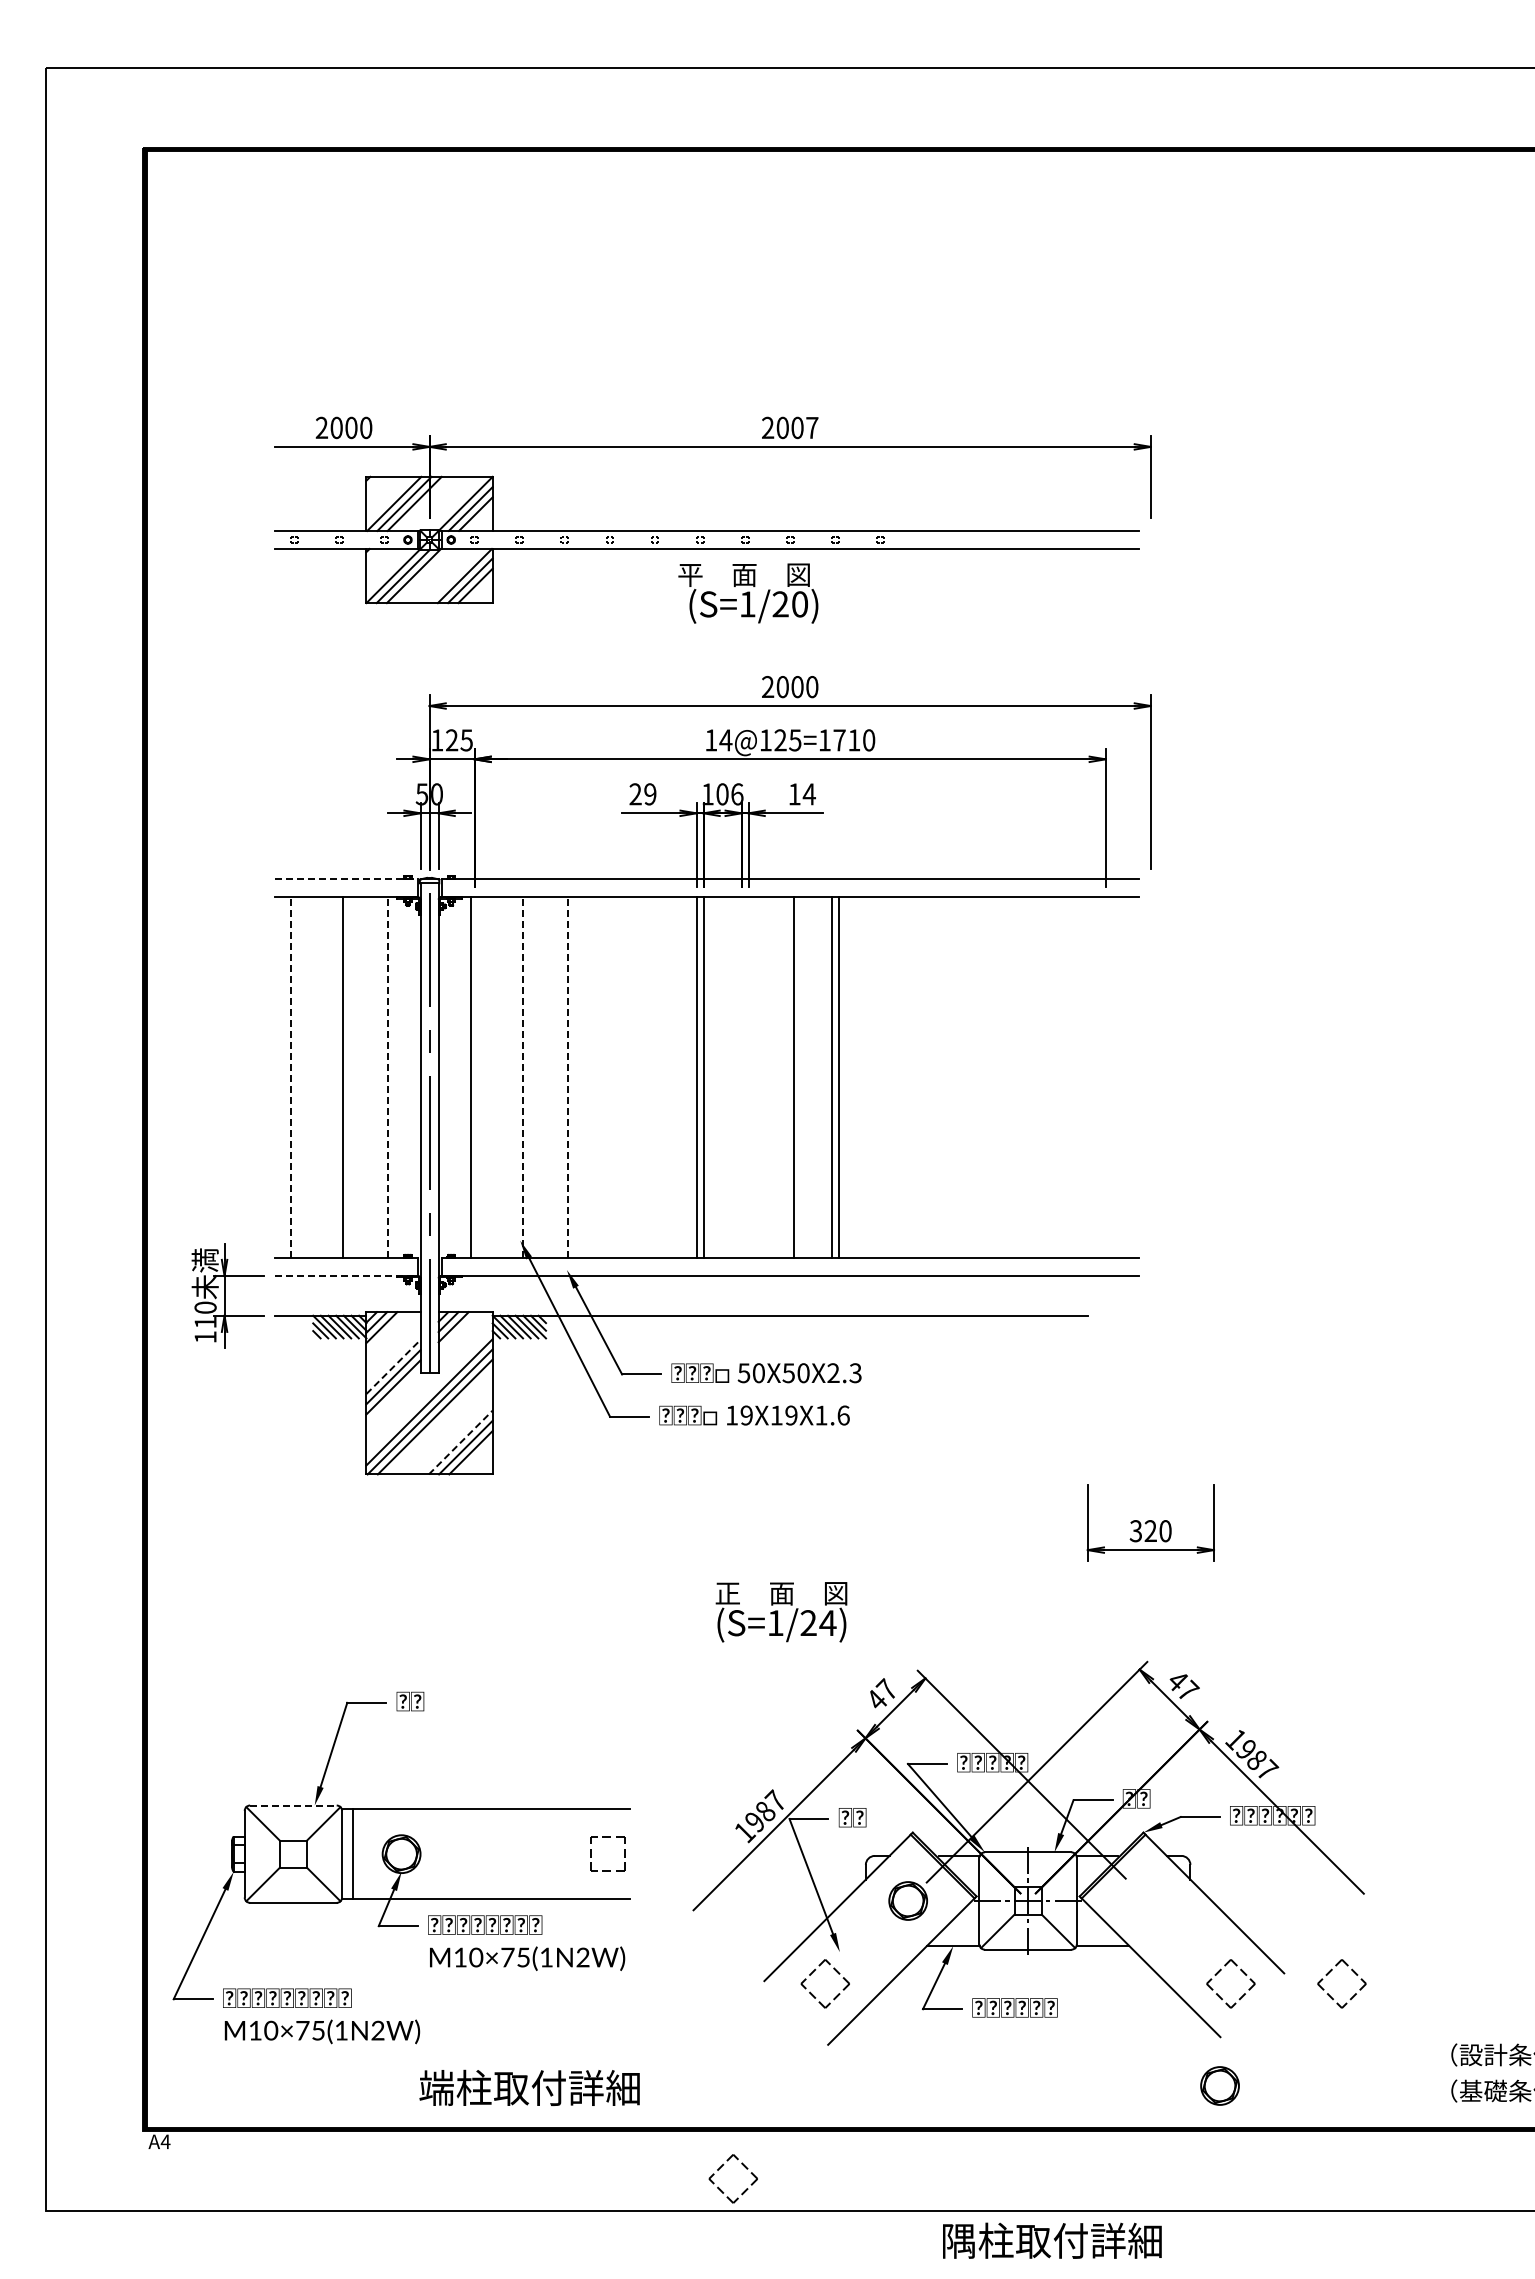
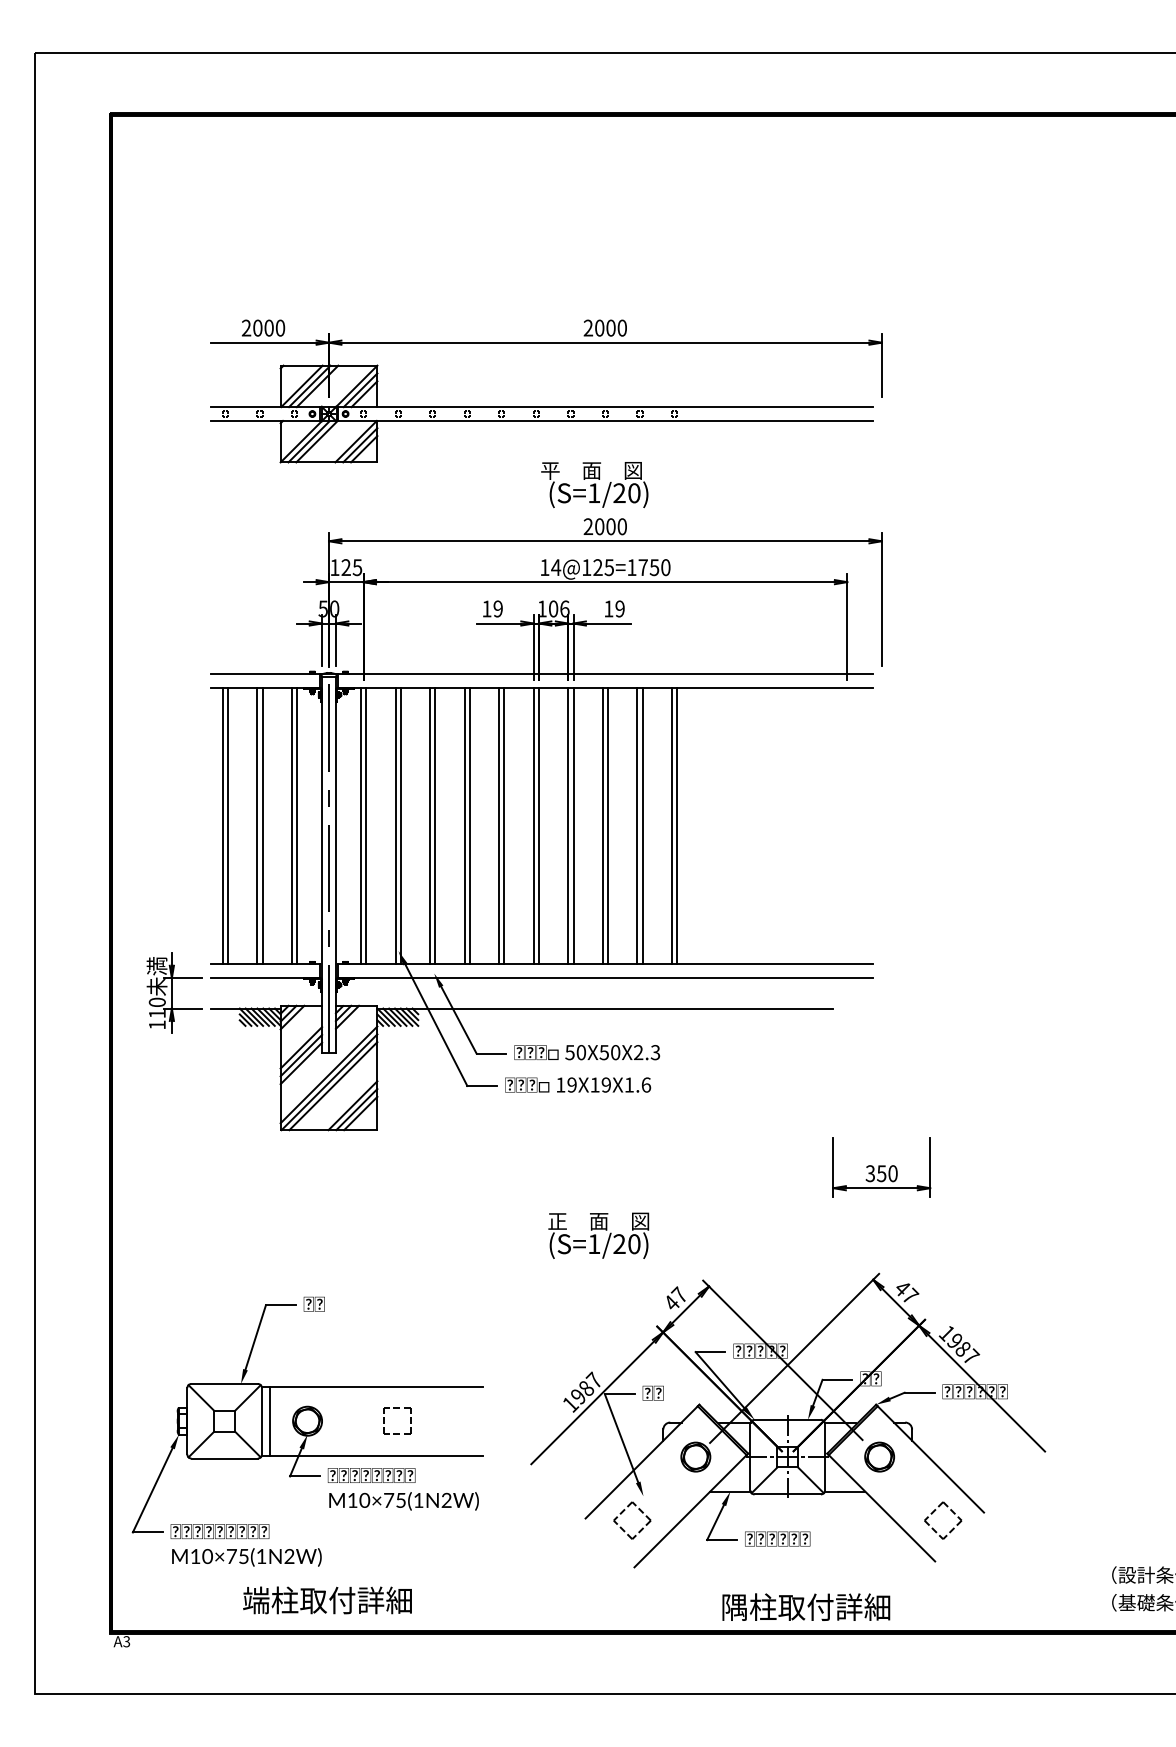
text: (812, 427) -> (622, 327), 2007 -> 2000
text: (748, 593) -> (594, 484), moved
text: (854, 740) -> (654, 567), 14@125=1710 -> 14@125=1750
text: (635, 794) -> (486, 609), 29 -> 19
text: (808, 794) -> (619, 609), 14 -> 19
line: (346, 879) -> (265, 674), dashed -> solid
line: (290, 1077) -> (222, 825), dashed -> solid
line: (297, 1077) -> (227, 825), added
line: (336, 1077) -> (257, 825), added
line: (381, 1077) -> (292, 825), added
line: (387, 1077) -> (296, 825), dashed -> solid
line: (478, 1077) -> (366, 825), added
line: (516, 1077) -> (395, 825), added
line: (523, 1077) -> (400, 825), dashed -> solid
line: (561, 1077) -> (430, 825), added
line: (568, 1077) -> (435, 825), dashed -> solid
line: (606, 1077) -> (464, 825), added
line: (613, 1077) -> (469, 825), added
line: (651, 1077) -> (499, 825), added
line: (658, 1077) -> (504, 825), added
line: (741, 1077) -> (568, 825), added
line: (748, 1077) -> (573, 825), added
line: (786, 1077) -> (602, 825), added
line: (876, 1077) -> (671, 825), added
line: (883, 1077) -> (676, 825), added
line: (346, 1276) -> (265, 978), dashed -> solid
line: (393, 1366) -> (301, 1047), dashed -> solid
line: (461, 1442) -> (353, 1105), dashed -> solid
text: (1150, 1531) -> (881, 1173), 320 -> 350
text: (827, 1623) -> (633, 1244), (S=1/24) -> (S=1/20)
line: (293, 1805) -> (224, 1383), dashed -> solid
part: (607, 1837) -> (397, 1408), moved
part: (1330, 1972) -> (1019, 1511), removed
part: (1219, 2085) -> (879, 1456), moved
text: (529, 2087) -> (327, 1600), moved
text: (165, 2141) -> (126, 1641), A4 -> A3
part: (721, 2167) -> (552, 1661), removed
text: (1052, 2240) -> (806, 1606), moved

